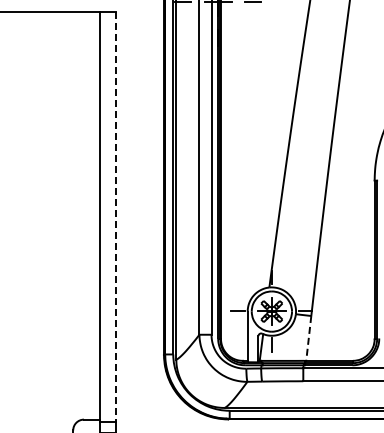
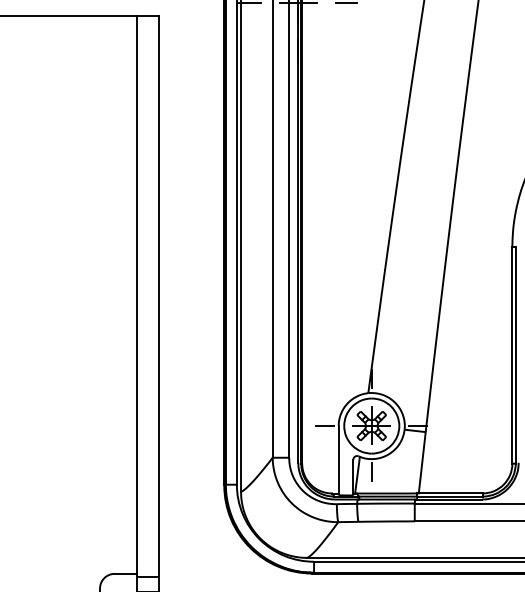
line: (116, 217) -> (159, 297), dashed -> solid
line: (308, 338) -> (421, 462), dashed -> solid

